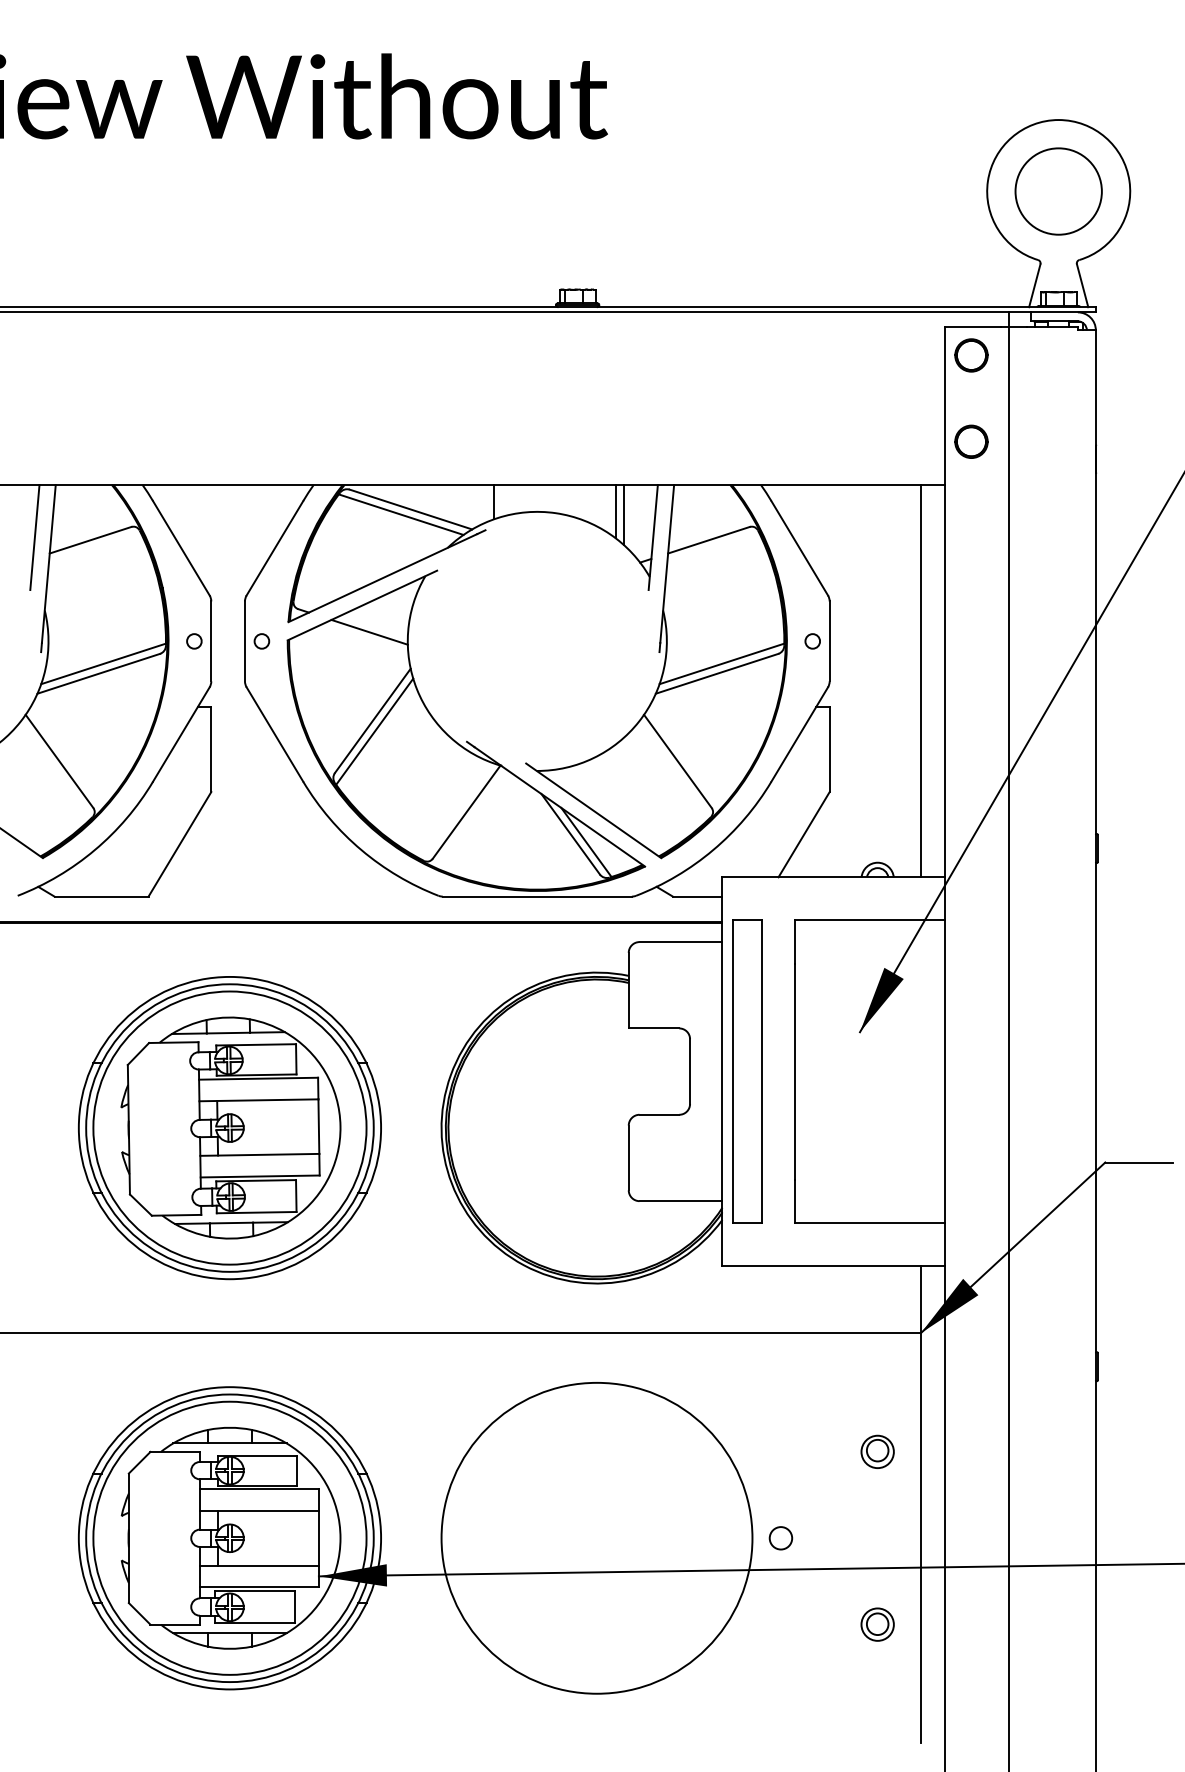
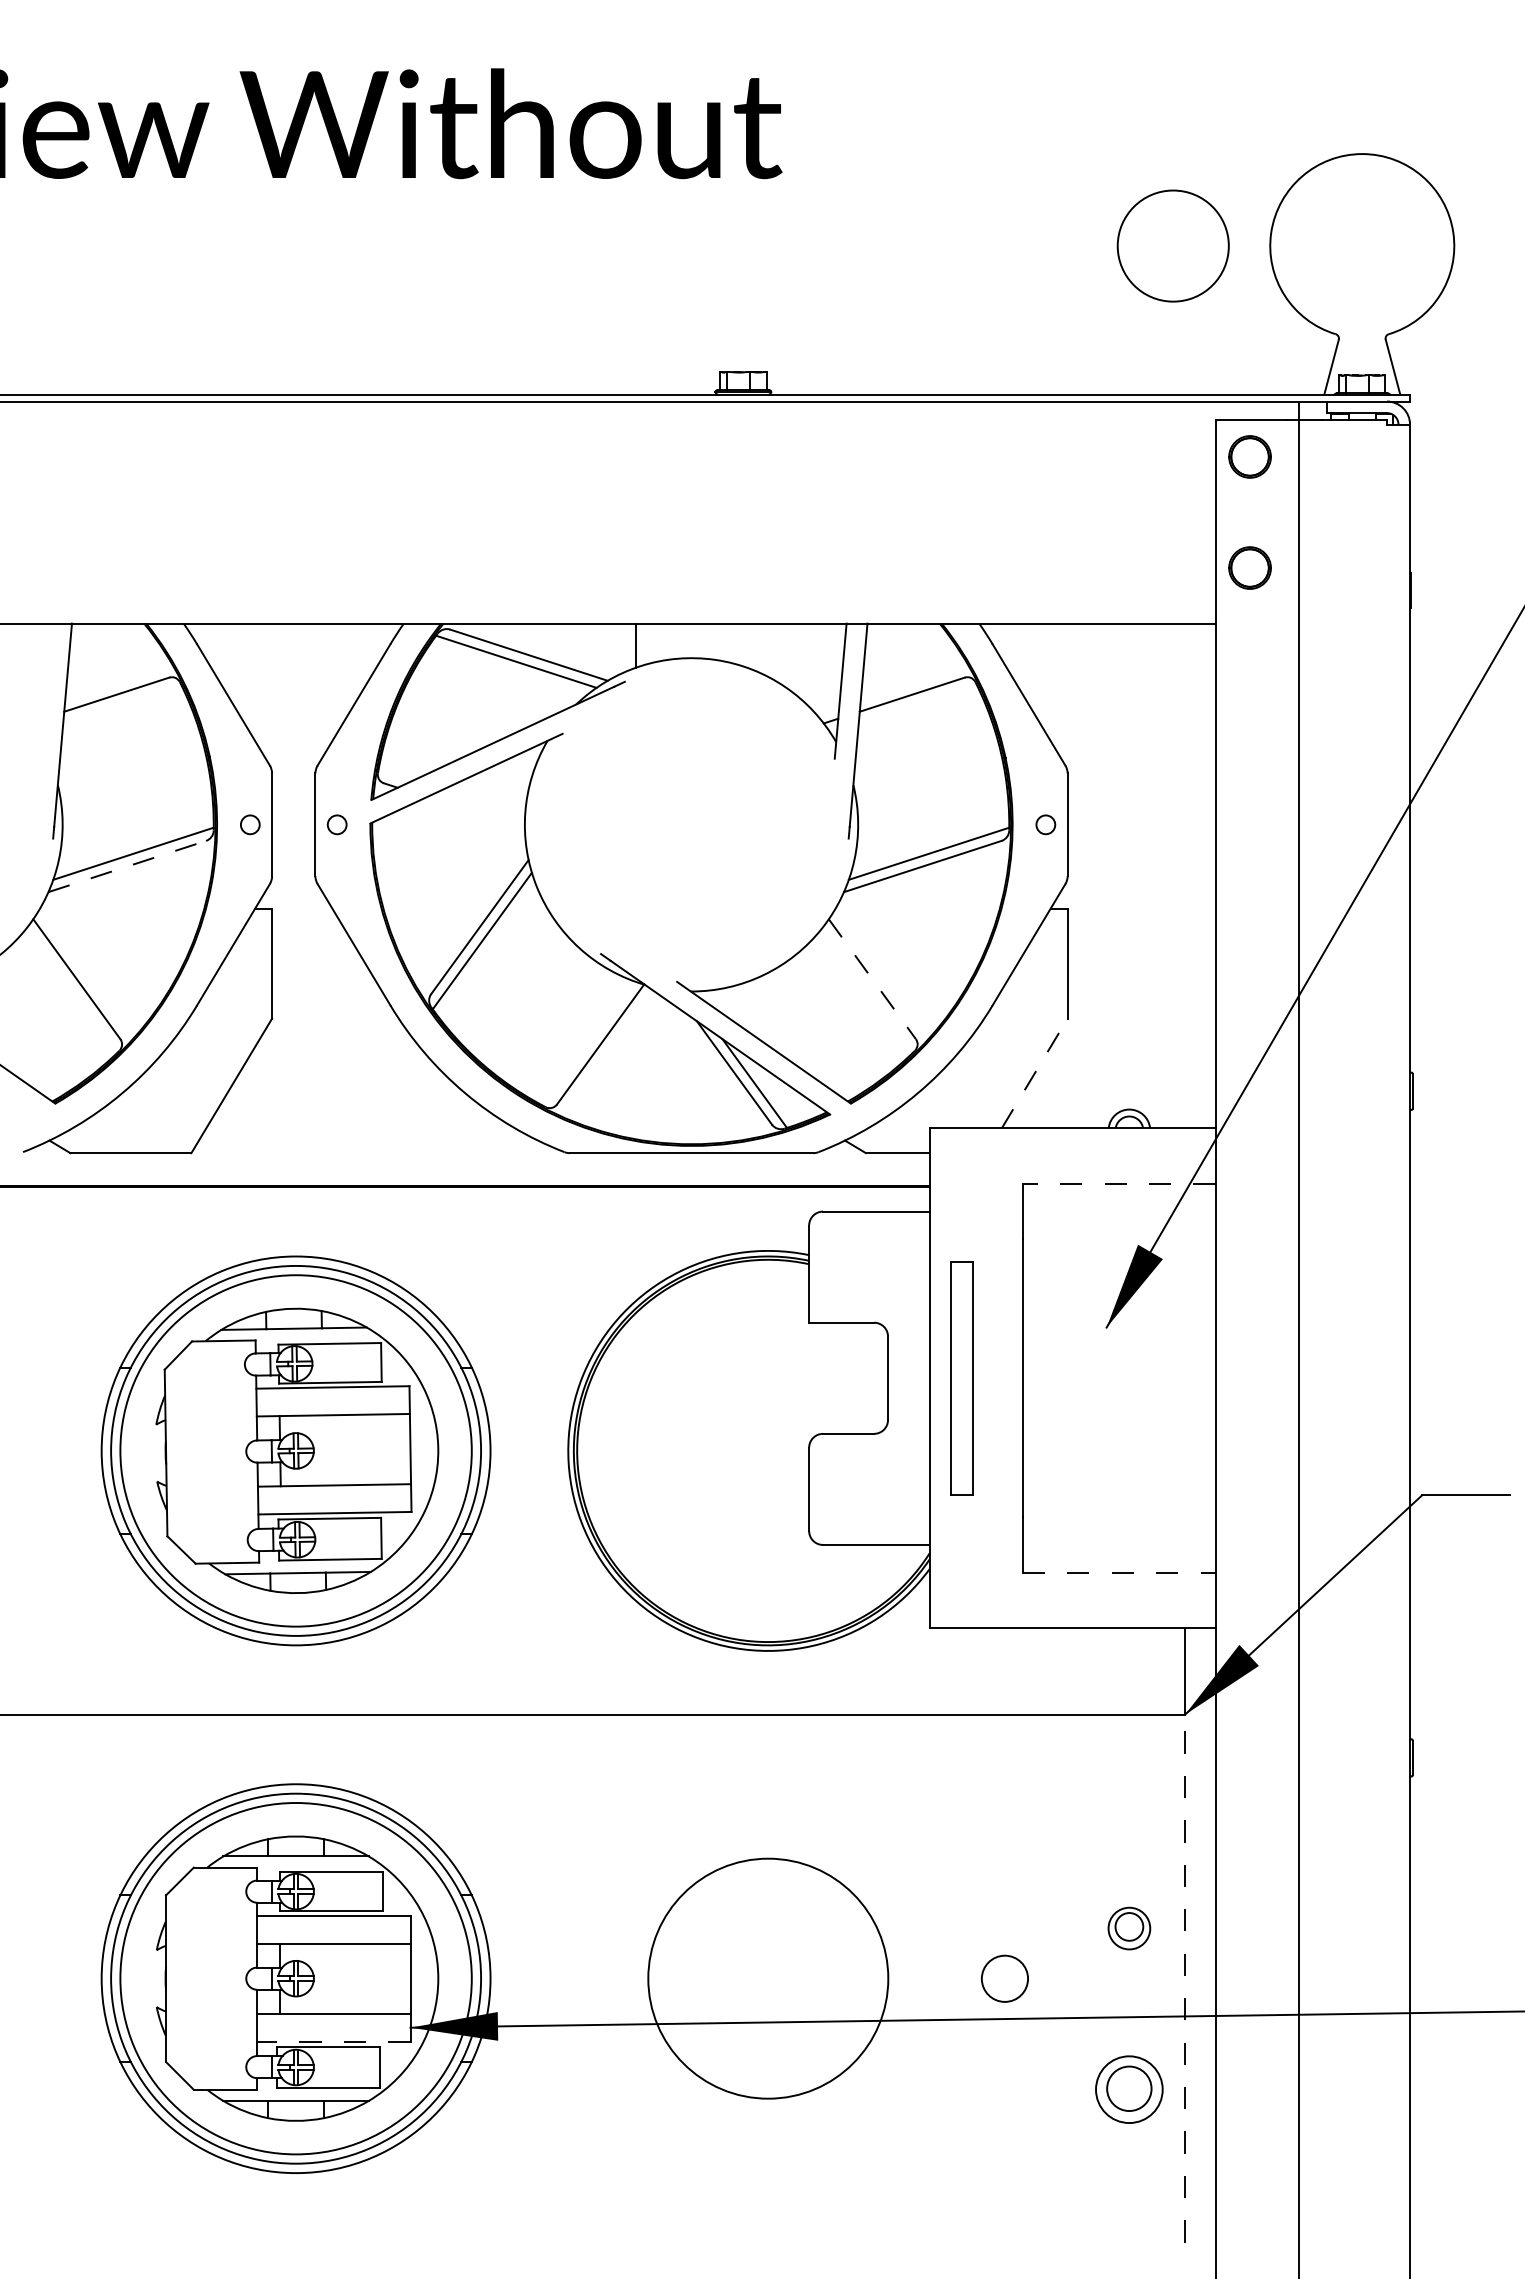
circle: (1058, 191) -> (1172, 245), moved
line: (615, 511) -> (792, 657), removed
line: (623, 514) -> (802, 661), removed
line: (35, 536) -> (45, 690), removed
line: (369, 632) -> (475, 813), removed
line: (98, 673) -> (127, 866), solid -> dashed
line: (920, 680) -> (1184, 875), removed
line: (678, 761) -> (872, 979), solid -> dashed
line: (803, 834) -> (1034, 1073), solid -> dashed
line: (869, 920) -> (1118, 1183), solid -> dashed
part: (747, 1071) -> (961, 1378), size x0.6
line: (869, 1222) -> (1119, 1572), solid -> dashed
part: (877, 1451) -> (1129, 1928), moved
circle: (597, 1538) -> (768, 1978), size x0.6
circle: (780, 1538) -> (1004, 1978), size x1.6
line: (920, 1538) -> (1184, 1978), solid -> dashed
line: (259, 1587) -> (333, 2041), solid -> dashed
part: (877, 1624) -> (1129, 2089), size x1.6

